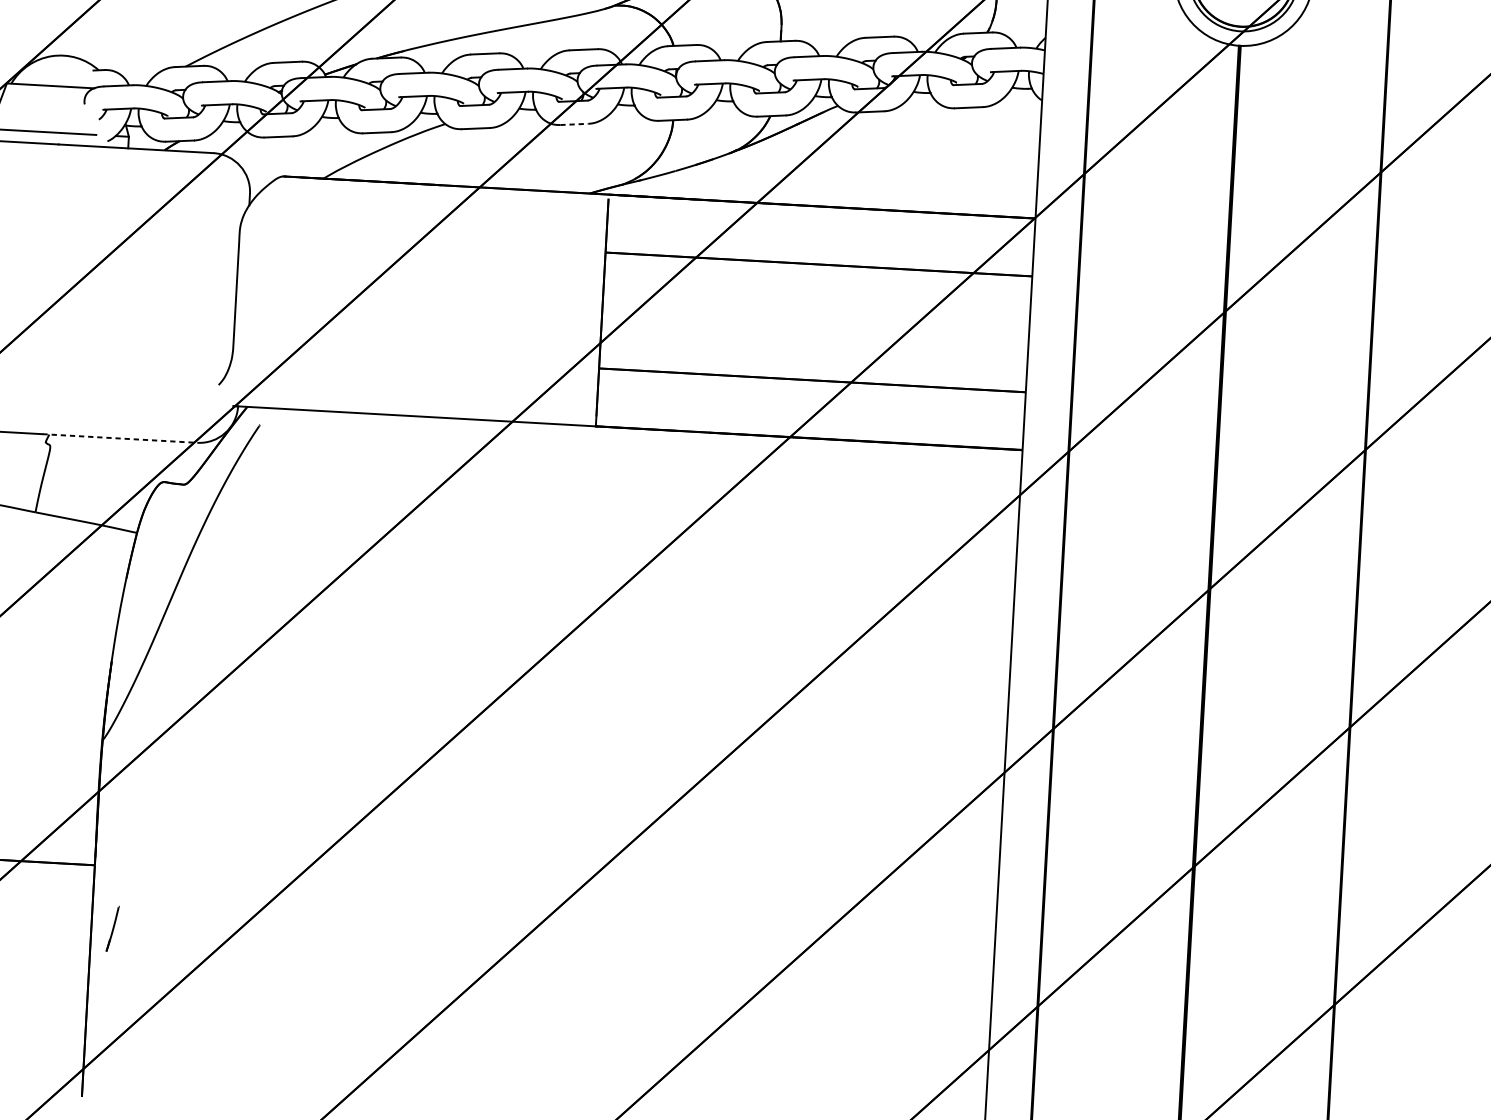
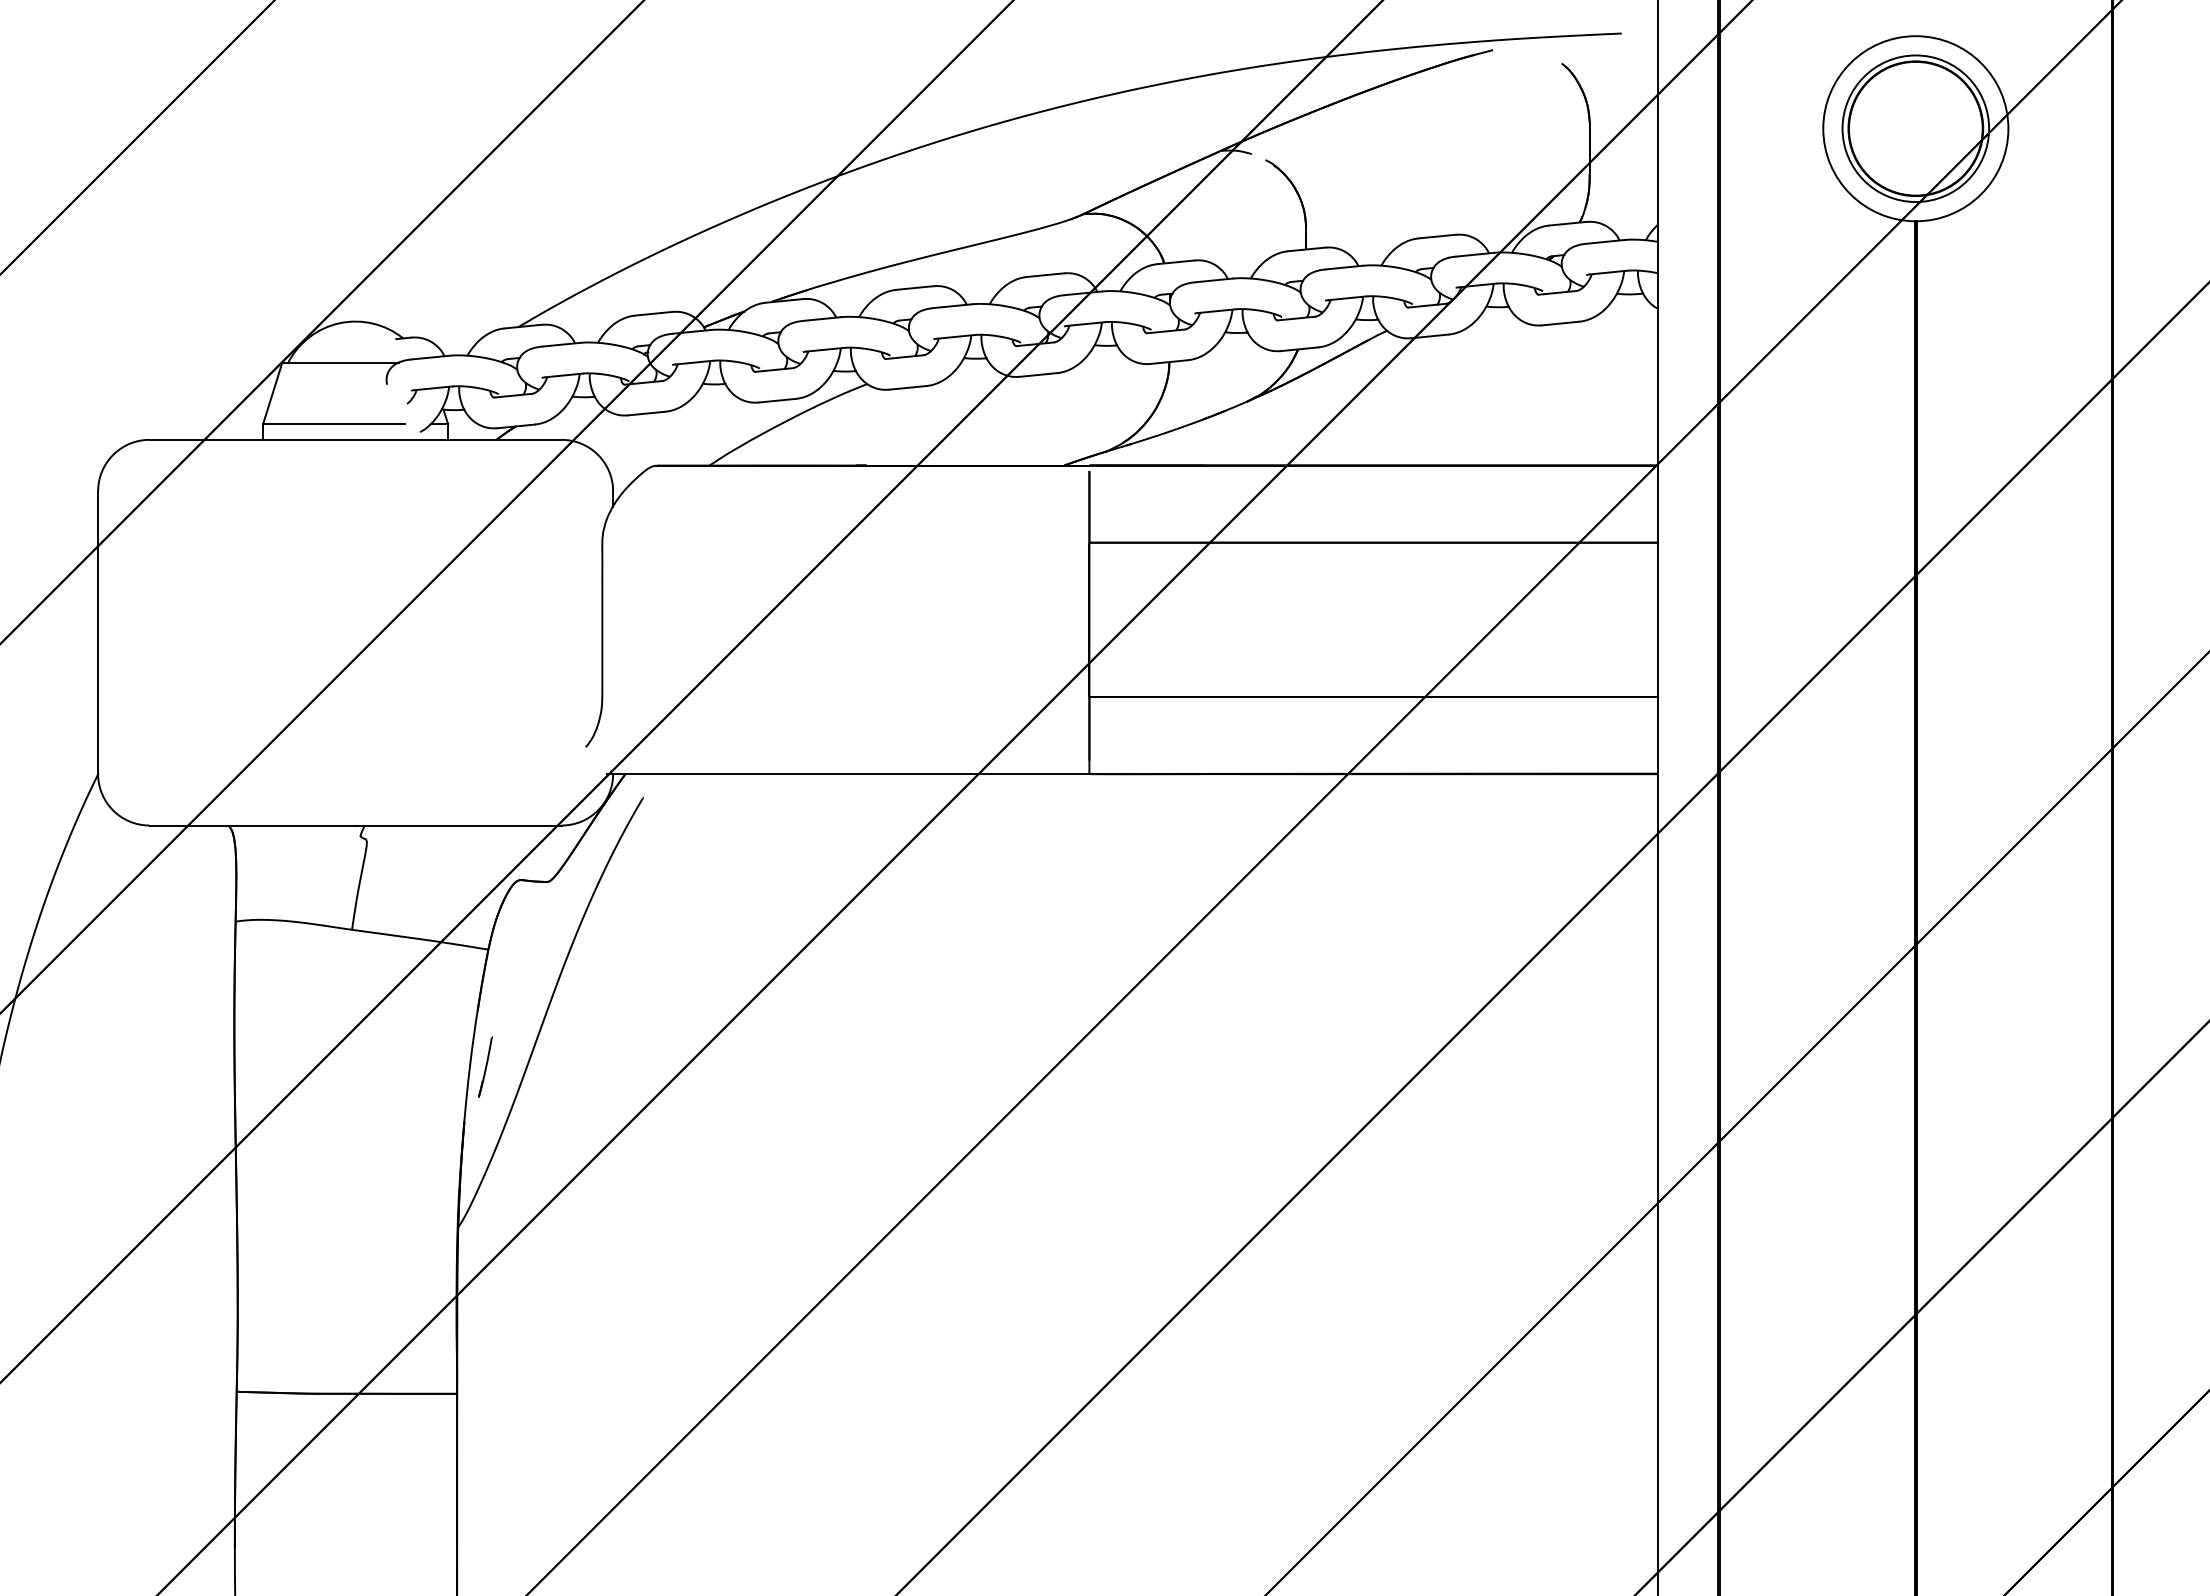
line: (574, 124) -> (1038, 374), dashed -> solid
line: (120, 438) -> (459, 825), dashed -> solid
line: (112, 928) -> (485, 1066), moved

